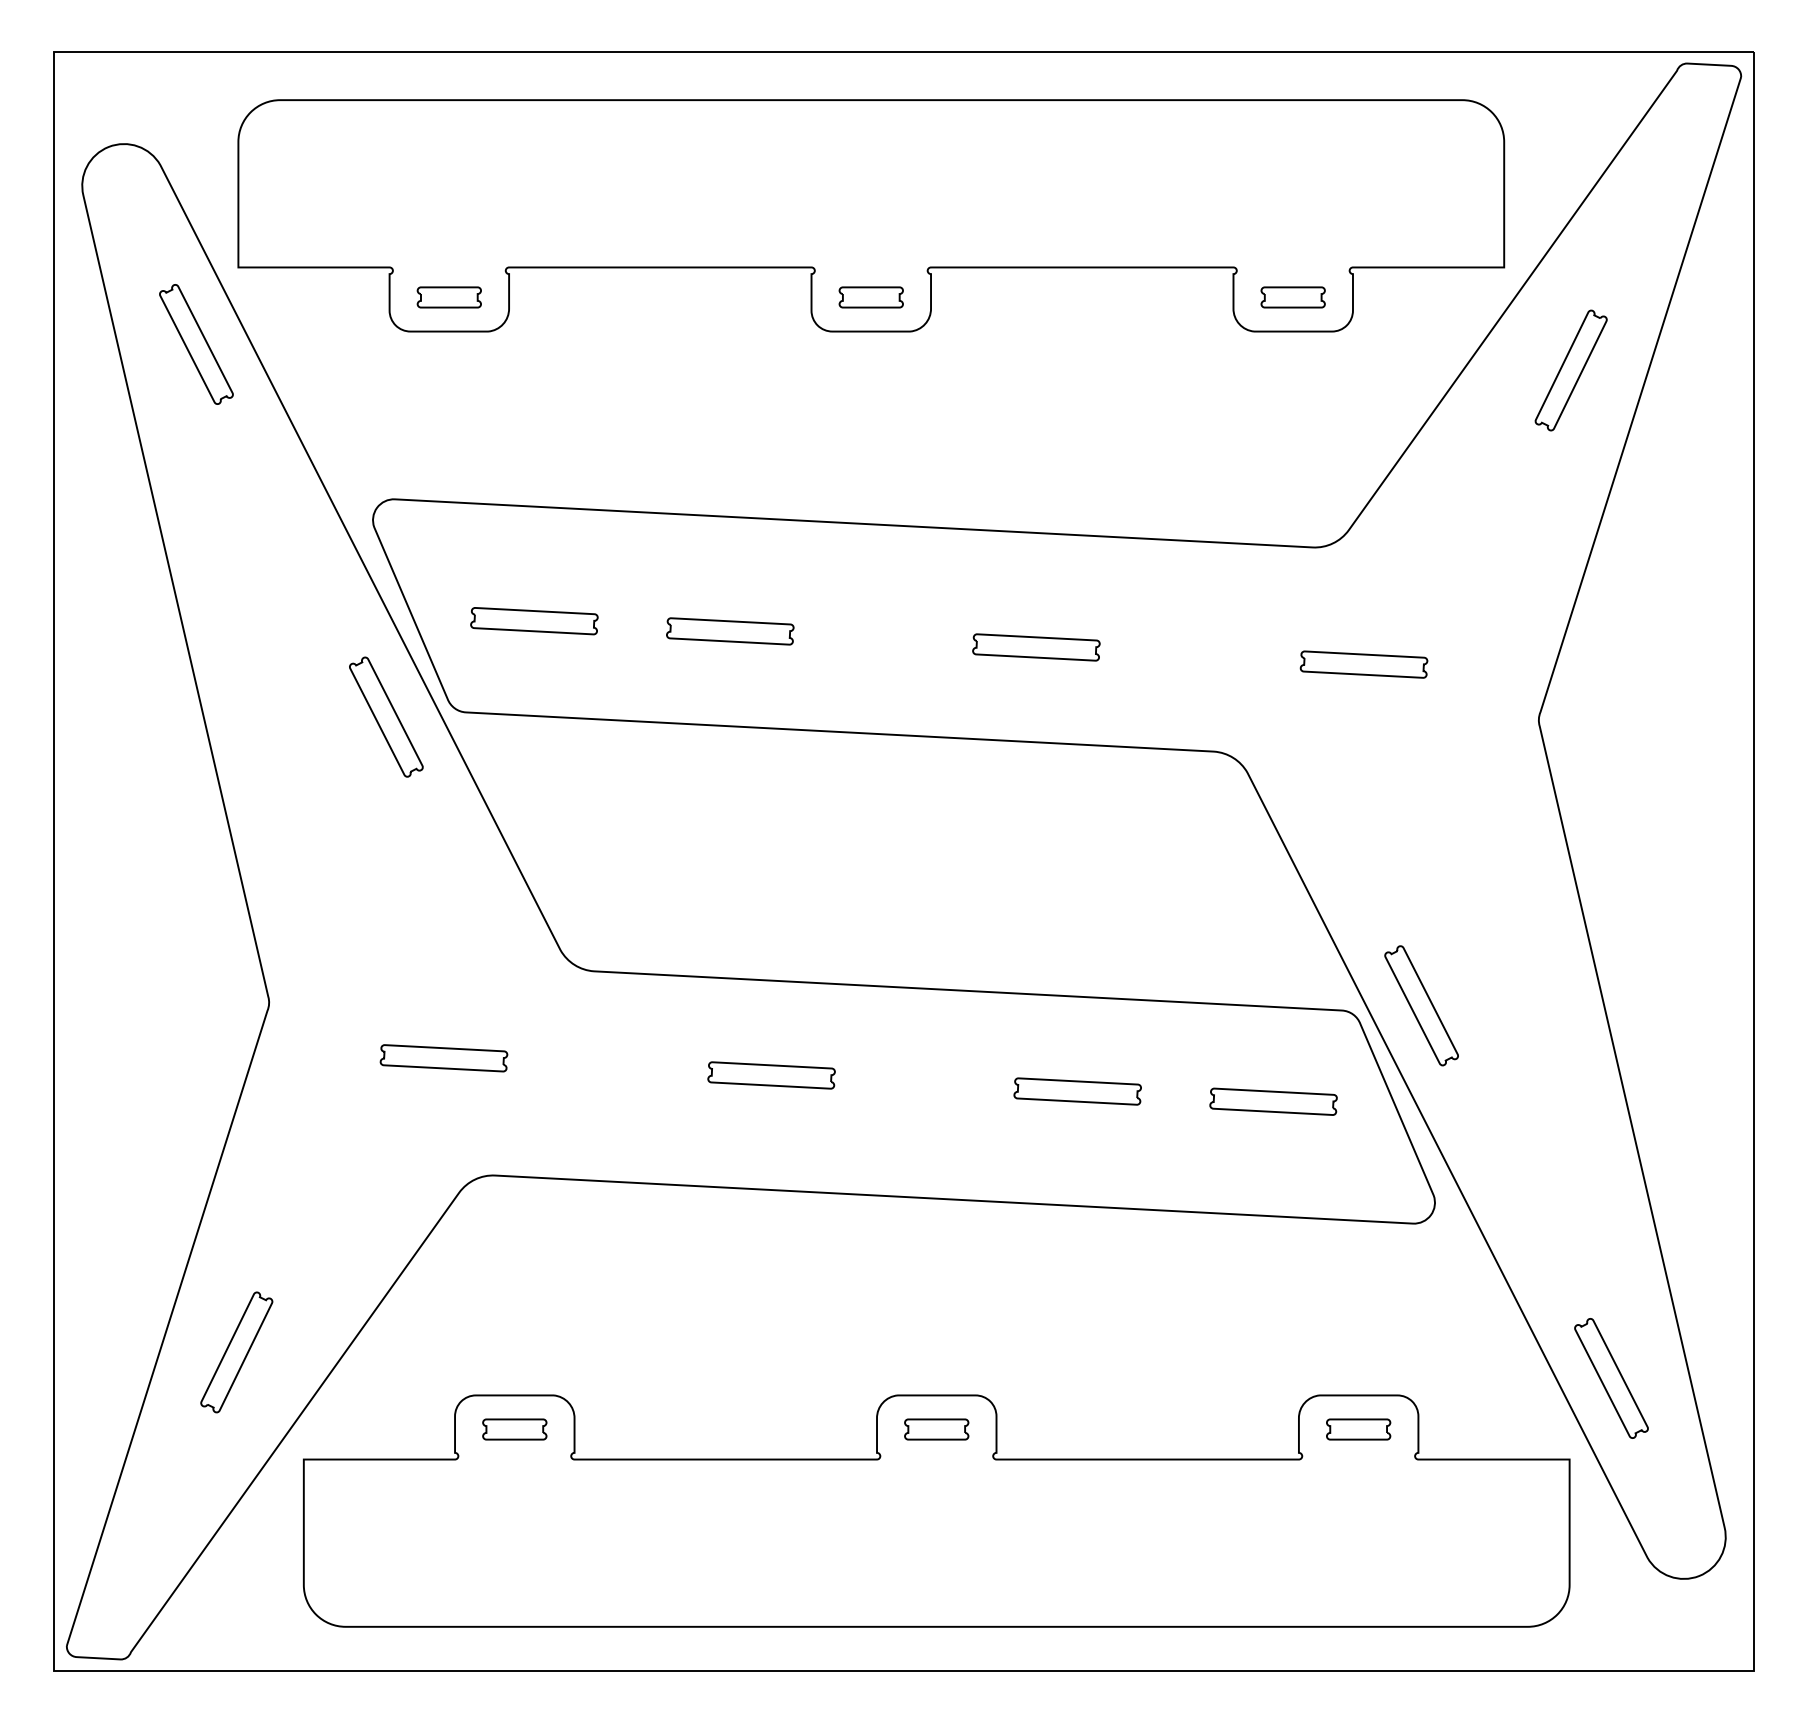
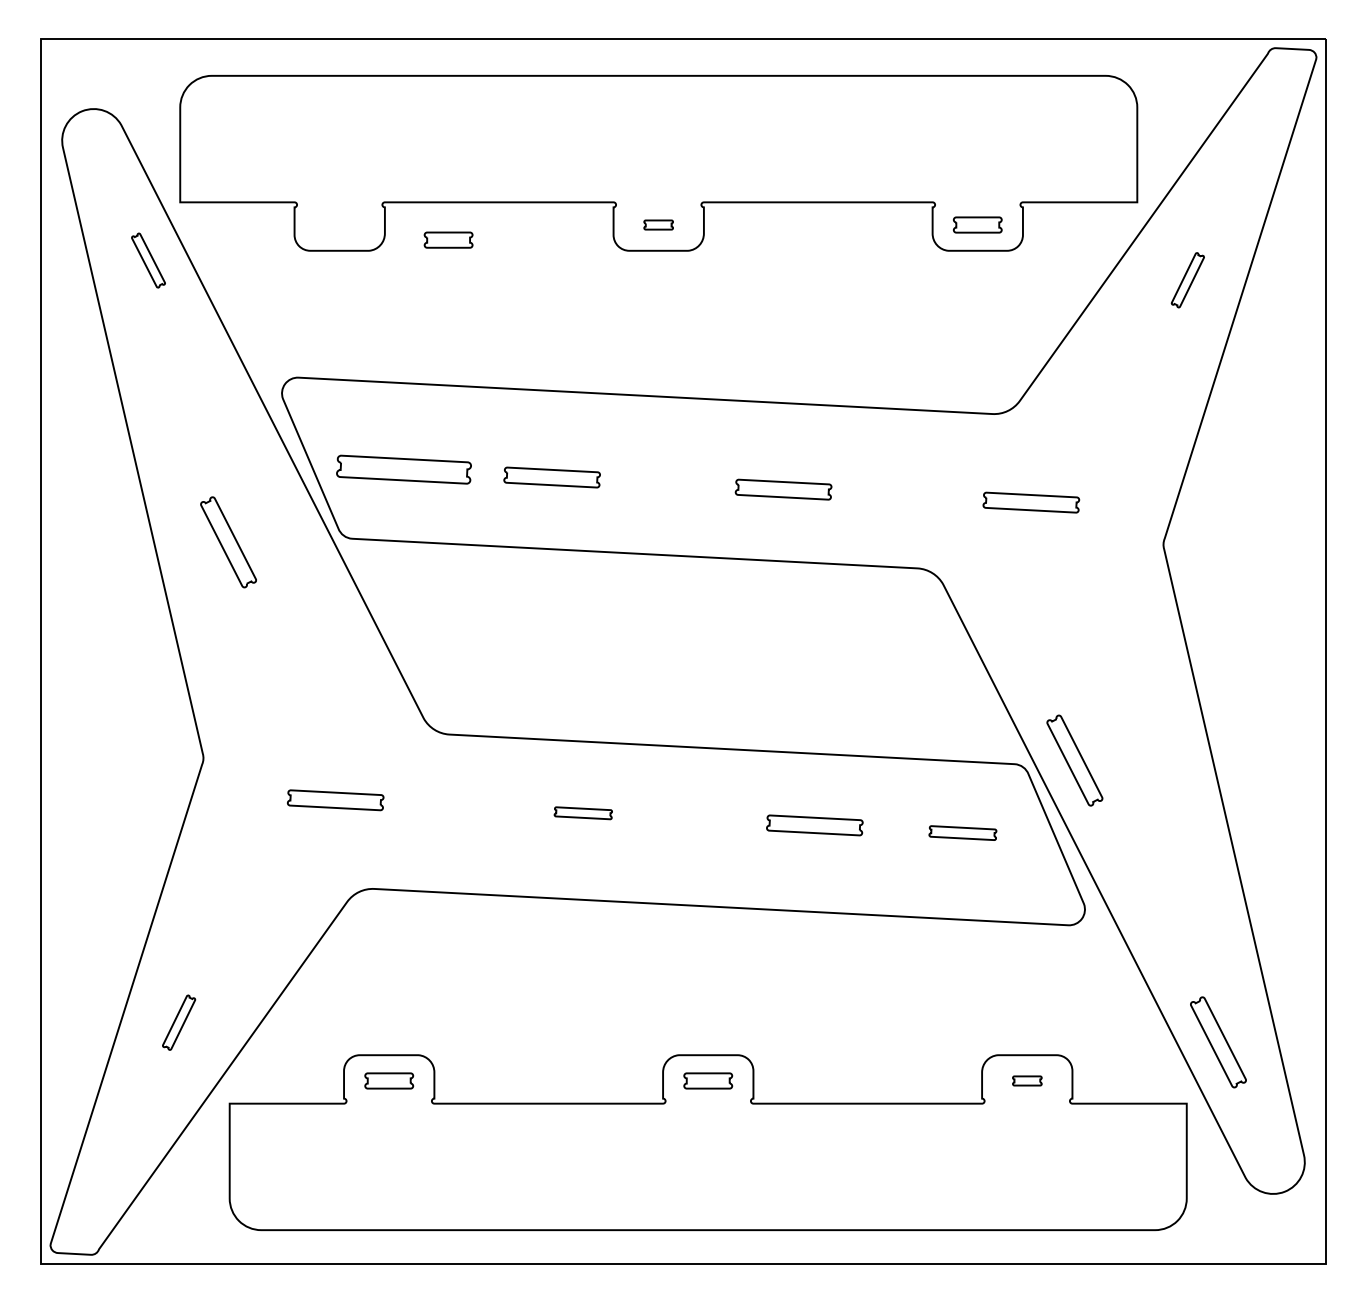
part: (448, 297) -> (447, 240), moved
part: (870, 297) -> (658, 225), size x0.6
part: (196, 344) -> (148, 260), size x0.6
part: (1570, 370) -> (1187, 280), size x0.6
part: (534, 621) -> (404, 470), size x1.4
part: (386, 716) -> (228, 541), moved
part: (771, 1075) -> (583, 813), size x0.6
part: (1273, 1101) -> (962, 832), size x0.7
part: (236, 1352) -> (178, 1022), size x0.6
part: (1358, 1429) -> (1027, 1080), size x0.6

